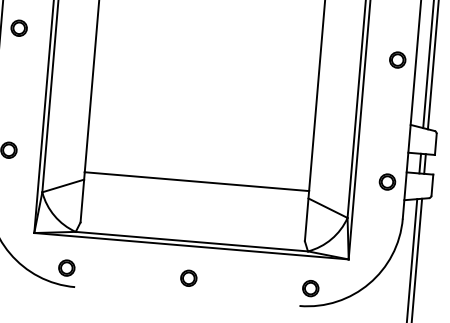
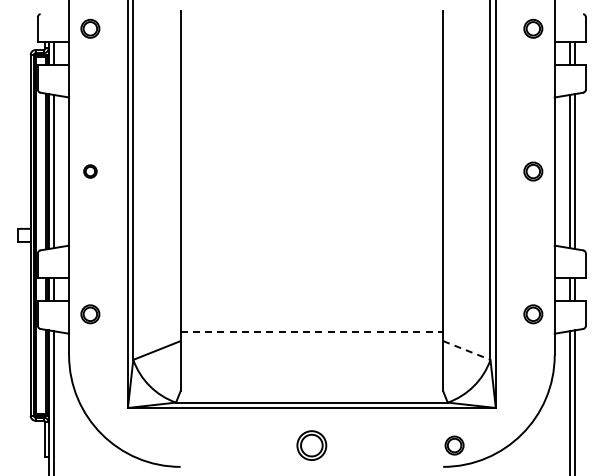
part: (19, 28) -> (90, 171), size x0.7
line: (197, 181) -> (312, 332), solid -> dashed
line: (328, 208) -> (467, 350), solid -> dashed
part: (67, 268) -> (169, 445), removed
part: (188, 278) -> (311, 445), size x1.6

